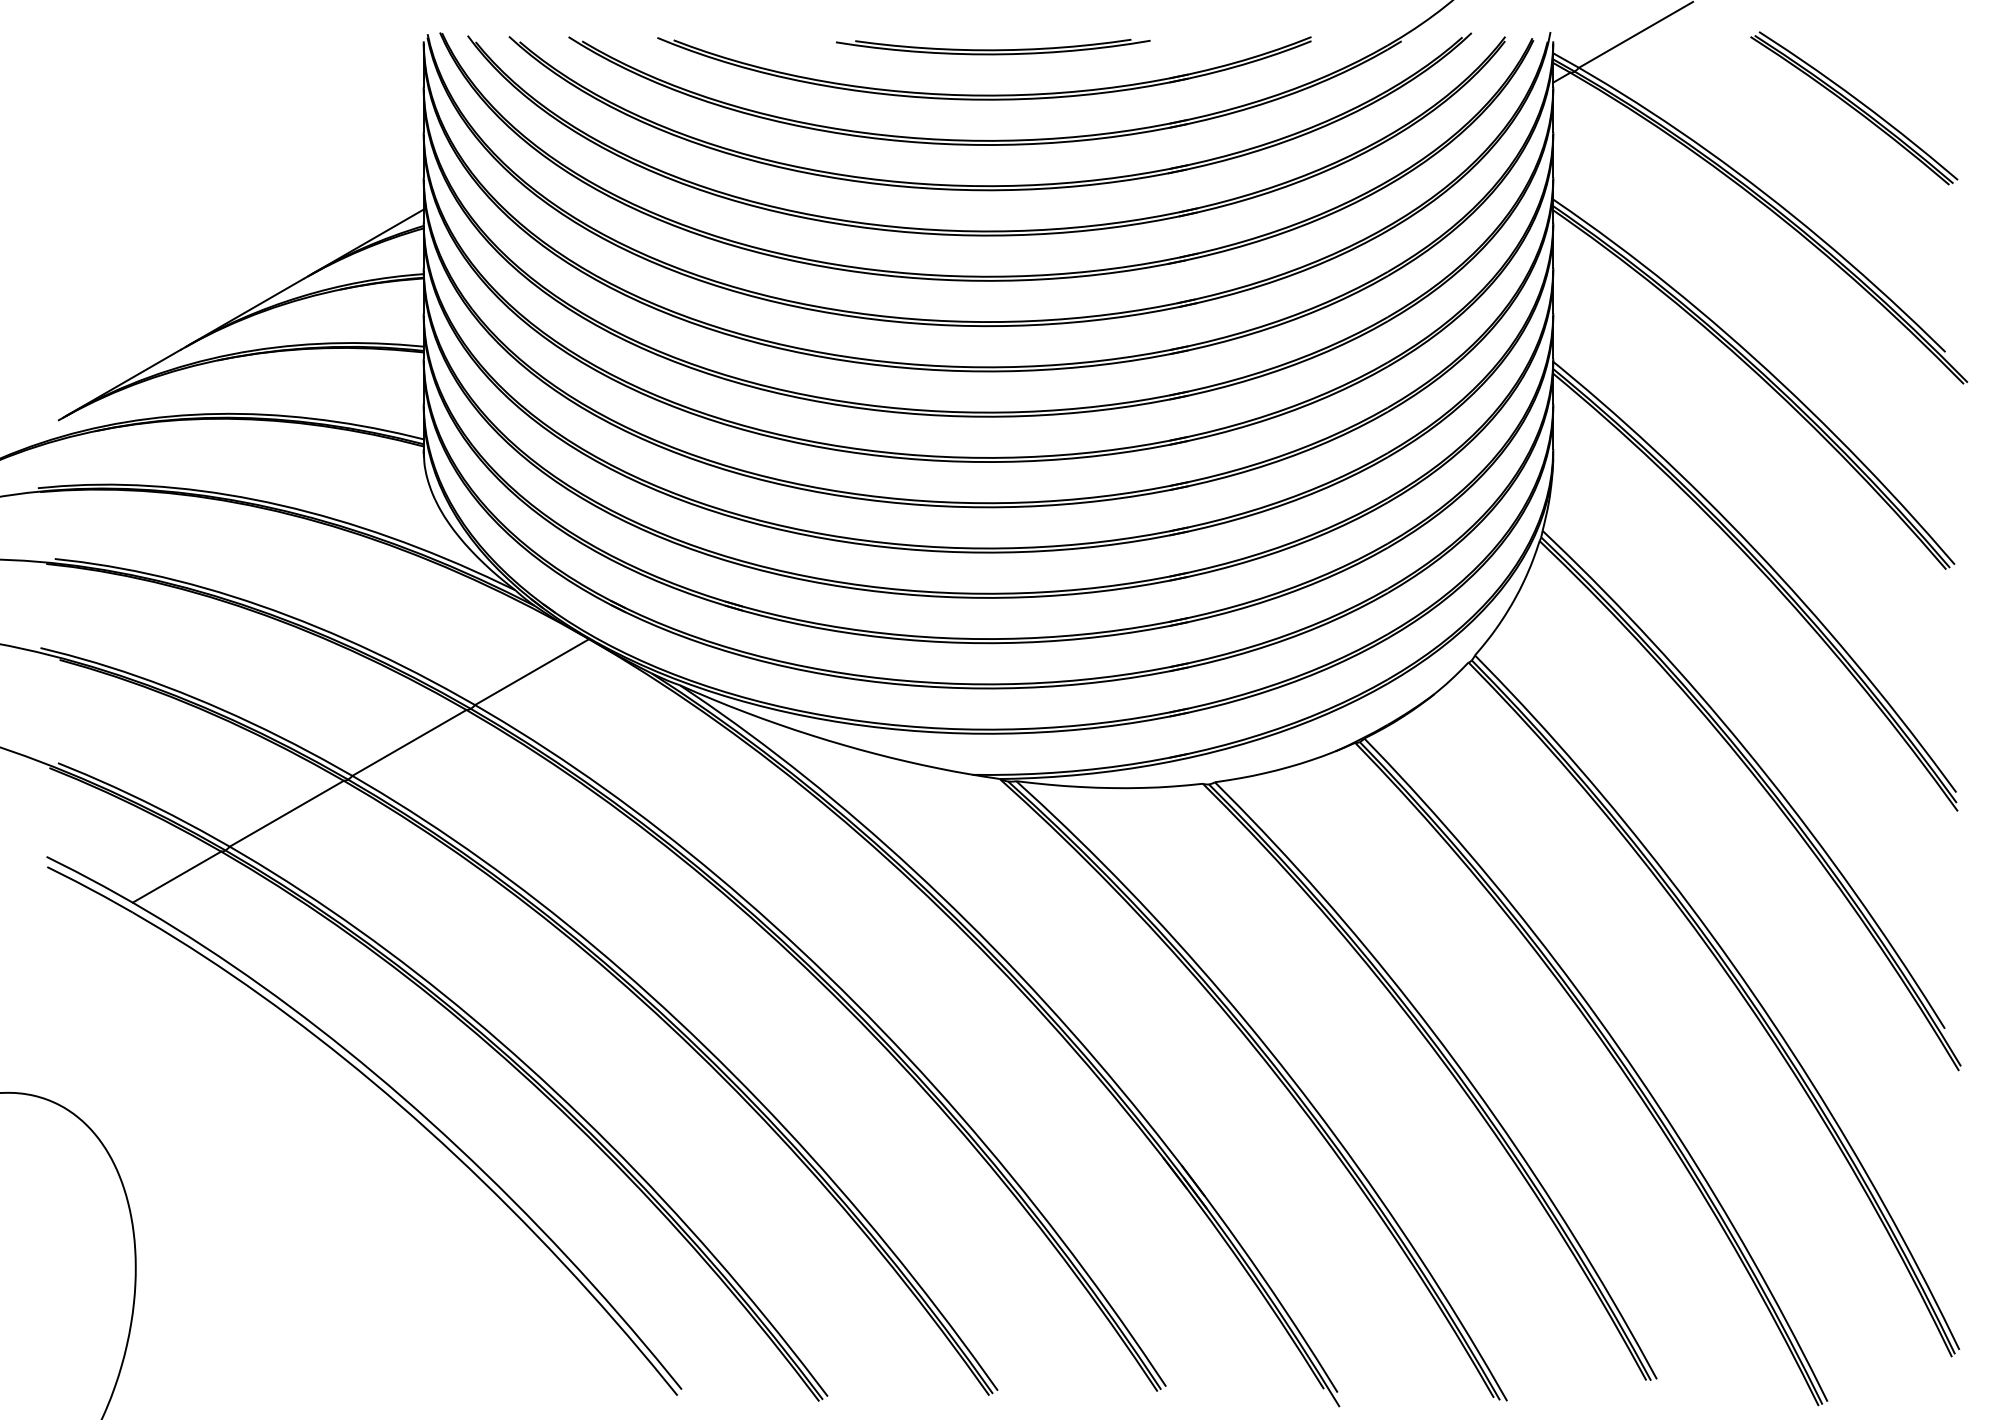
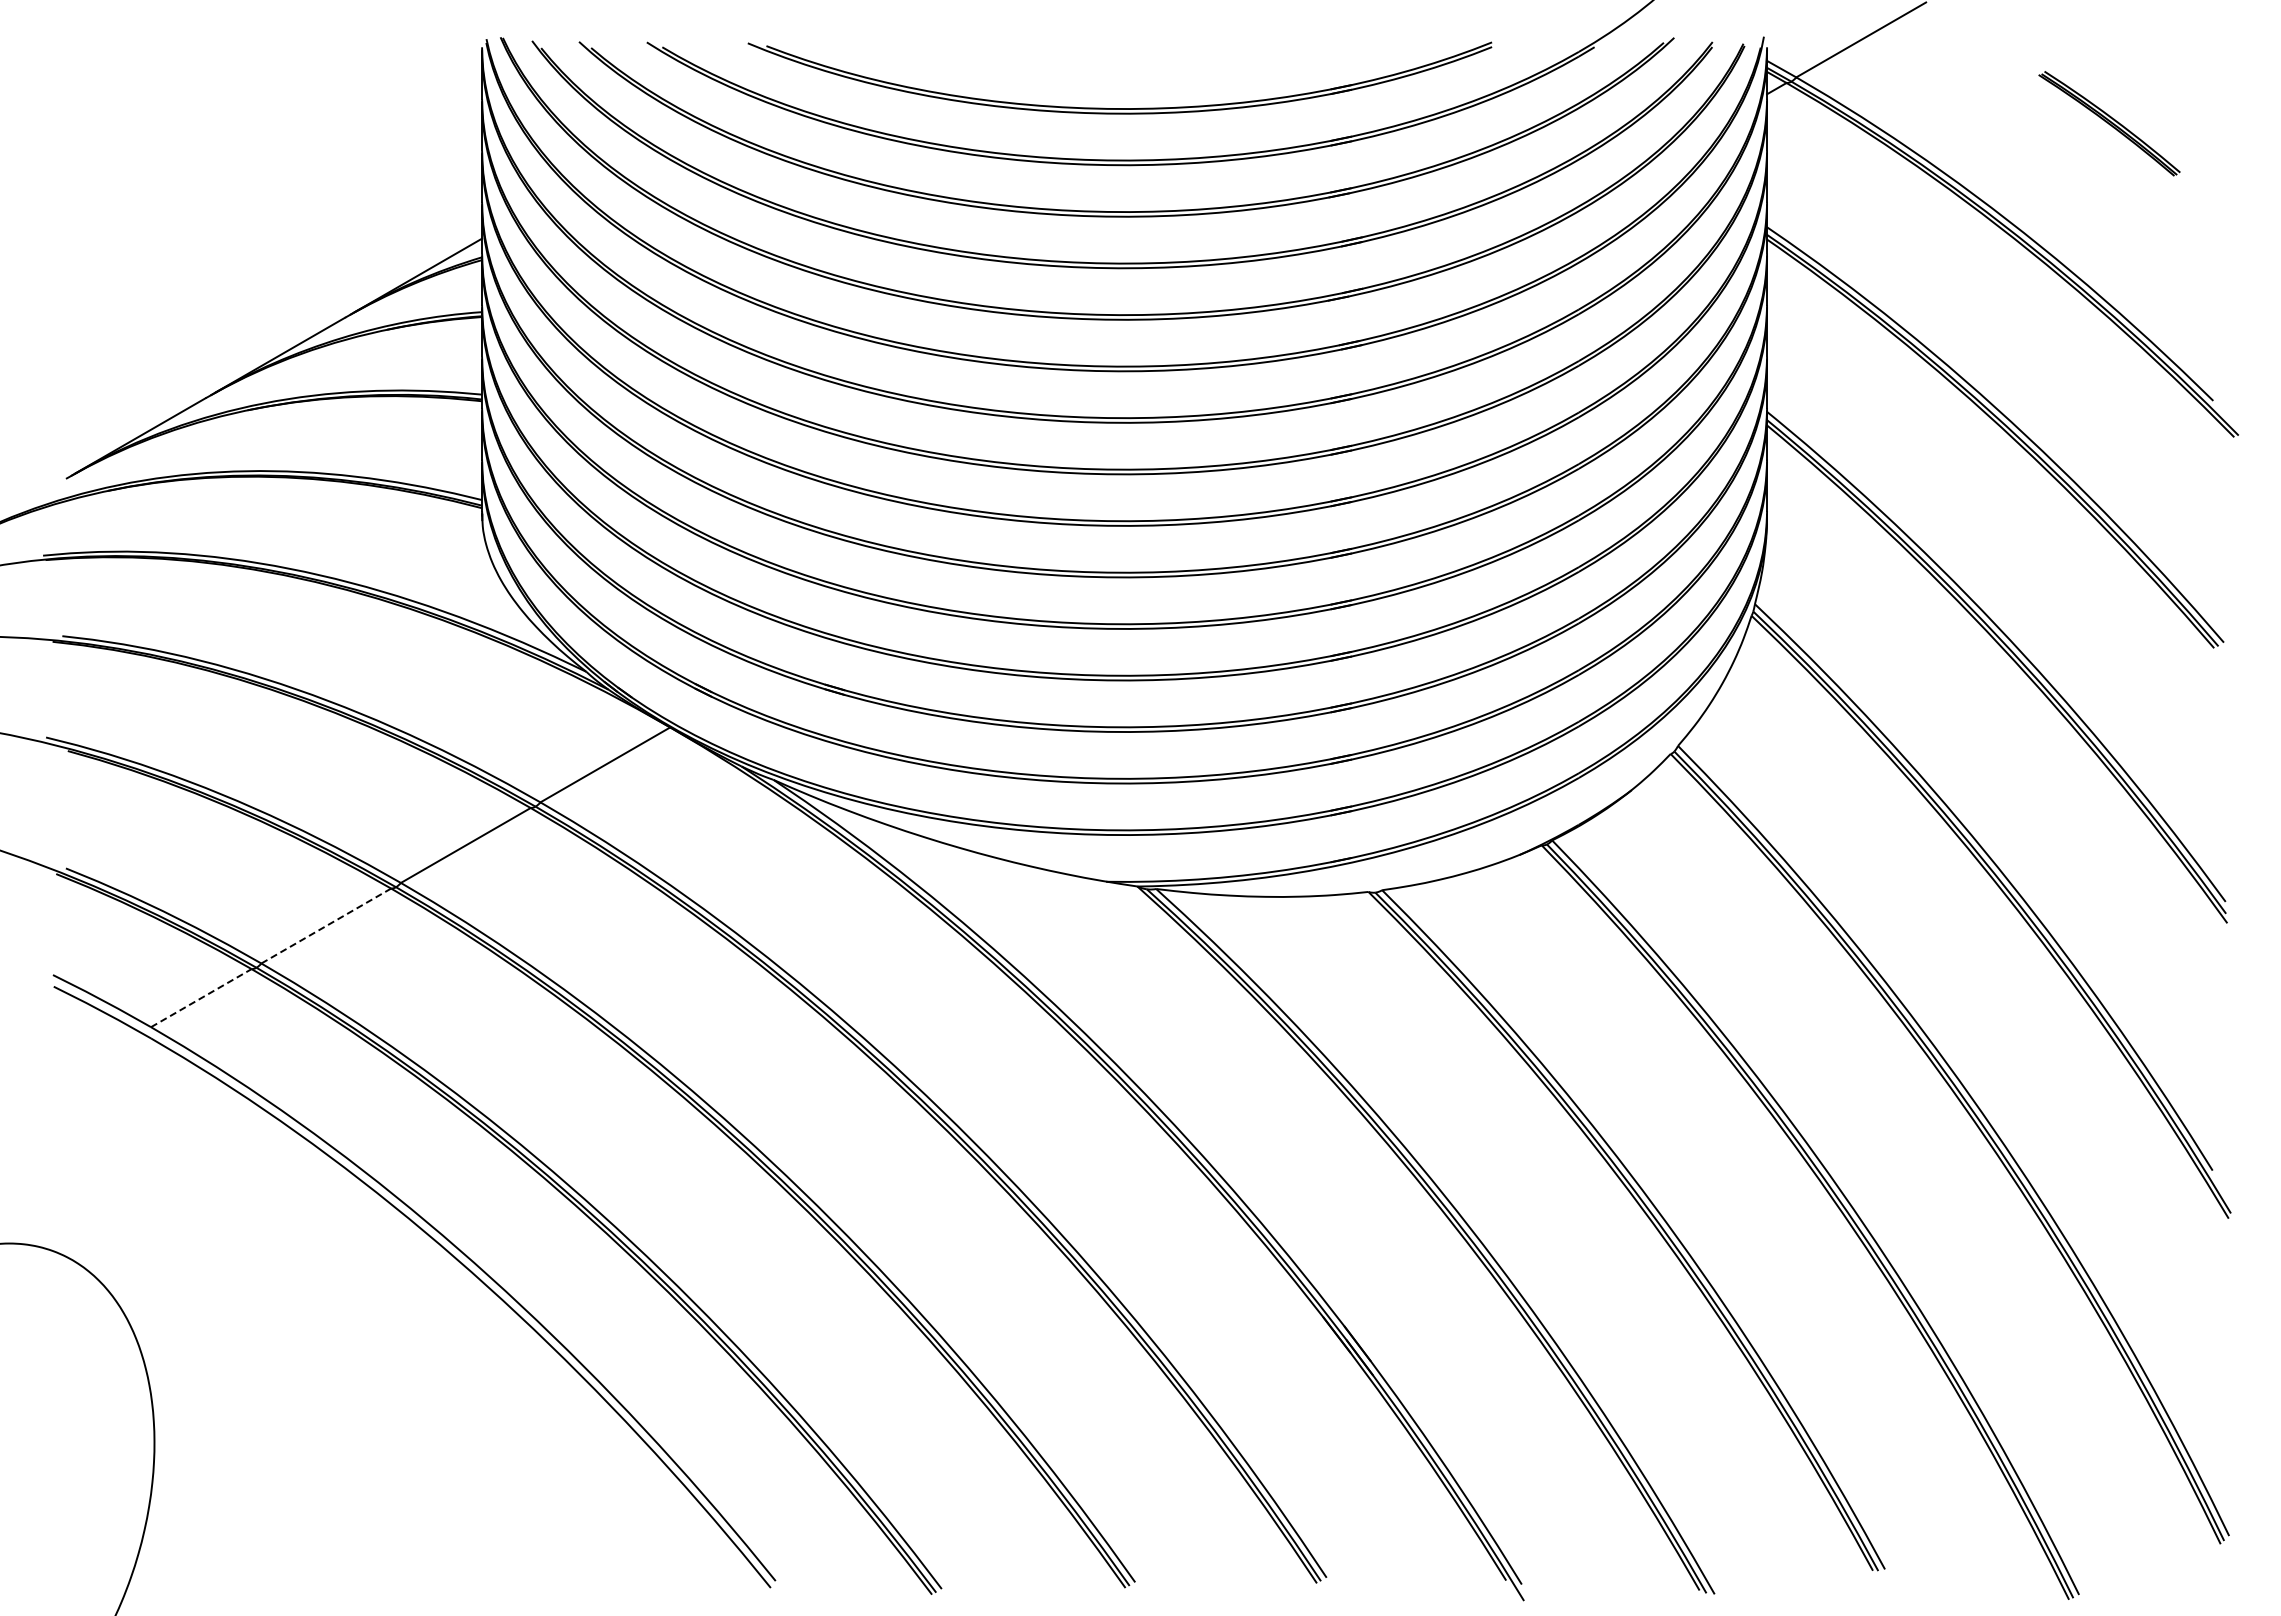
part: (992, 46) -> (1129, 53), removed
part: (1854, 108) -> (2109, 123), size x0.6
line: (286, 814) -> (326, 926), solid -> dashed
line: (177, 876) -> (201, 997), solid -> dashed

